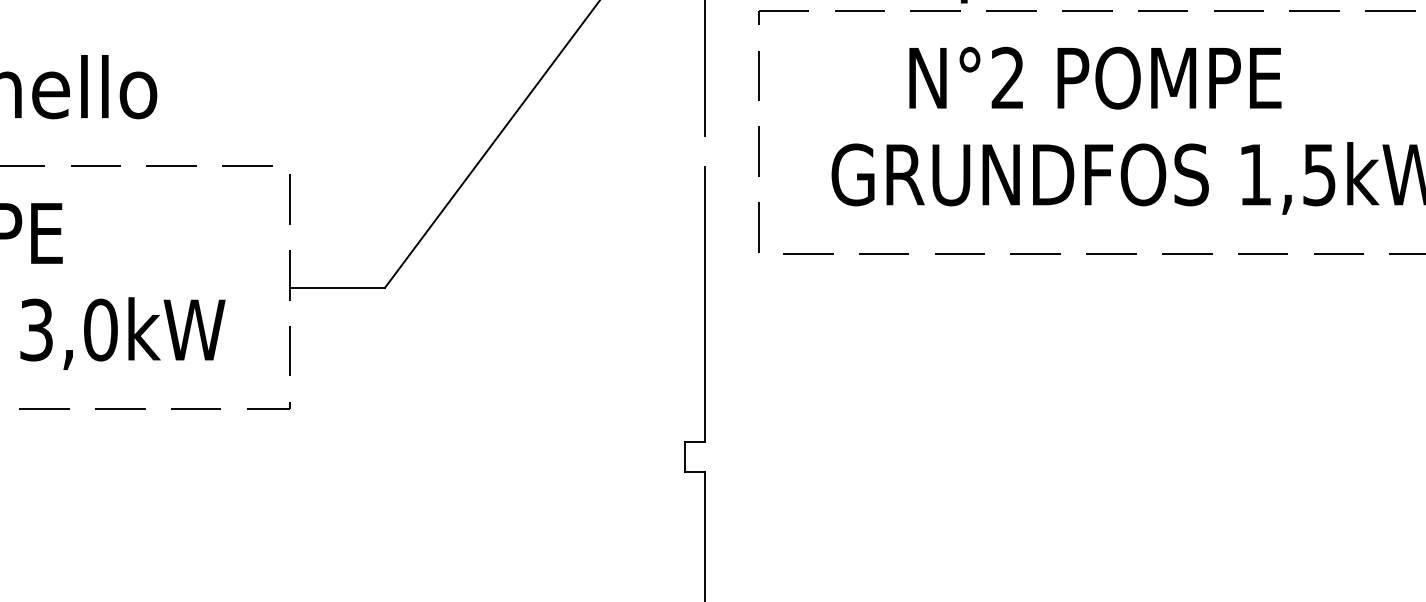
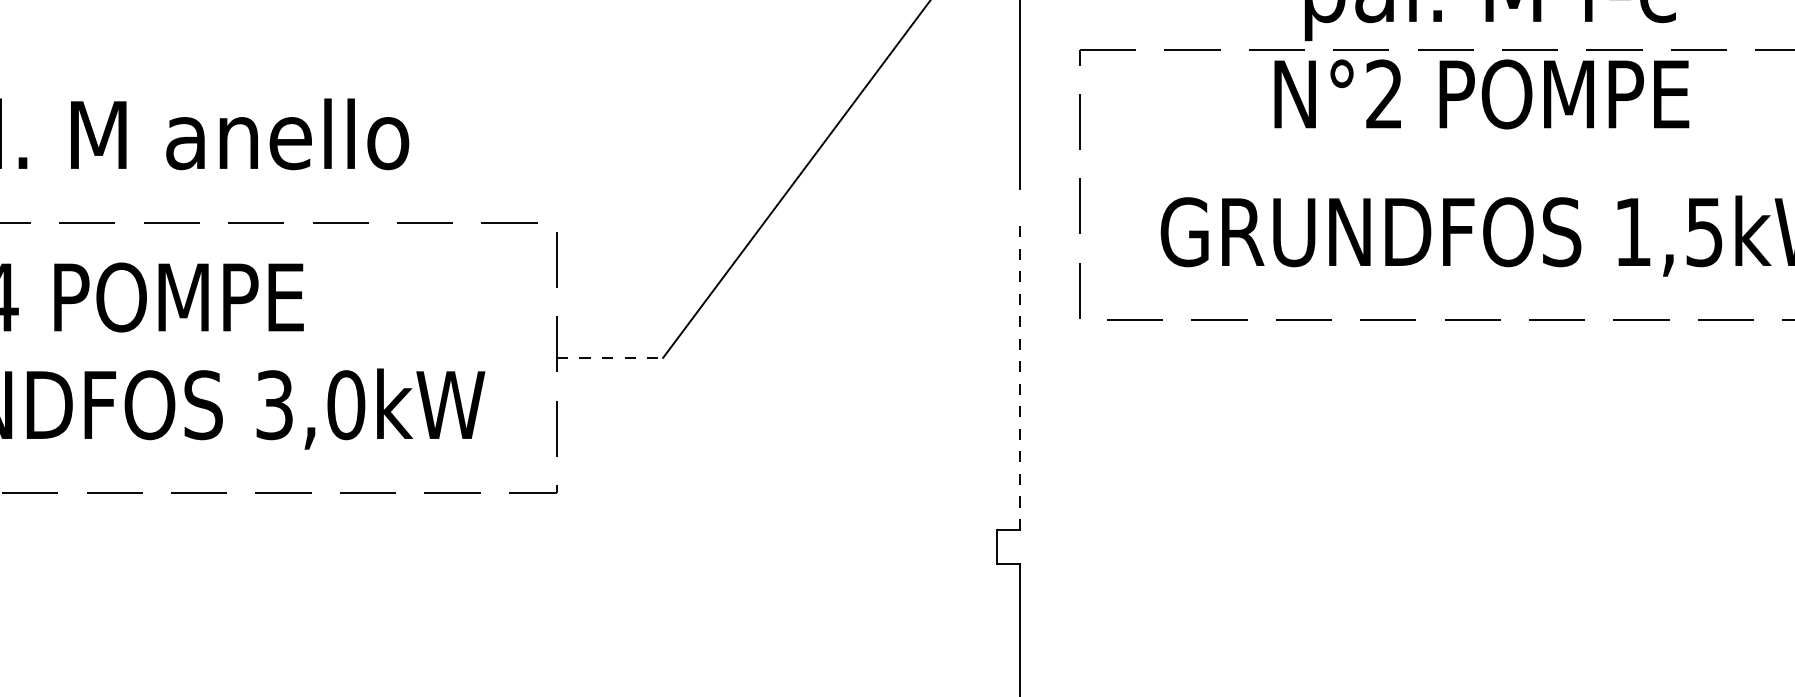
text: (1095, 78) -> (1481, 94), moved
line: (337, 287) -> (610, 357), solid -> dashed
line: (704, 304) -> (1019, 376), solid -> dashed

